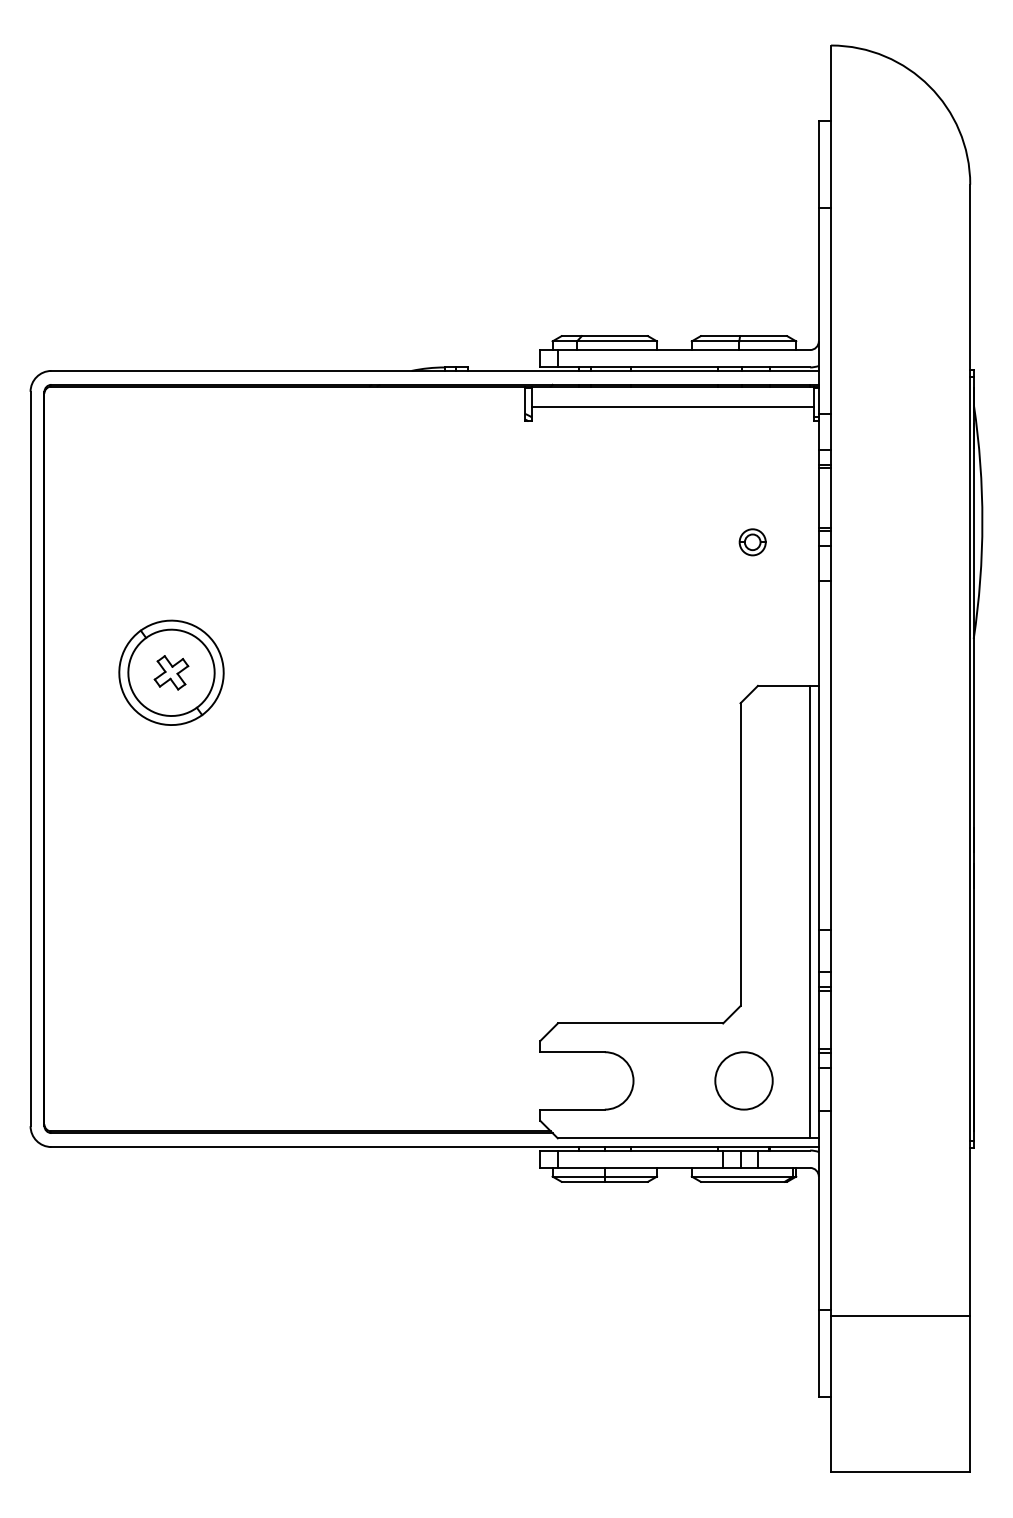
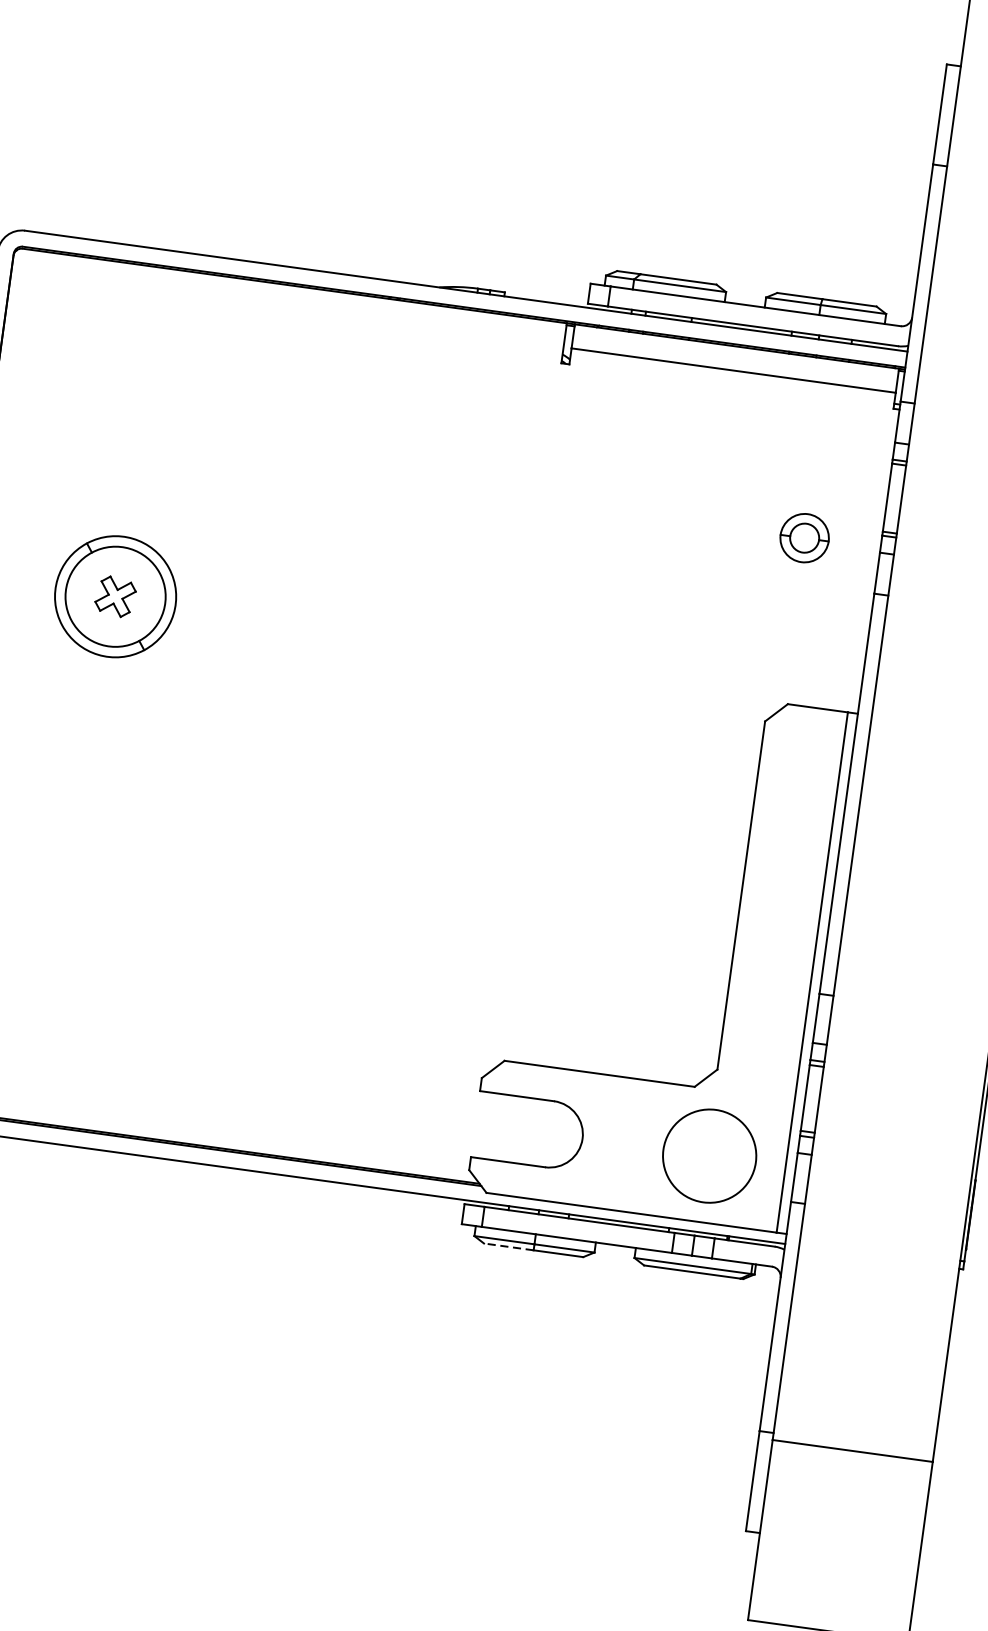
part: (752, 542) -> (804, 538), size x1.6
circle: (743, 1080) -> (709, 1155), size x1.4
line: (583, 1181) -> (509, 1246), solid -> dashed

